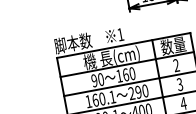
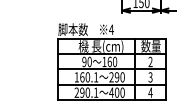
text: (120, 34) -> (111, 29), 1 -> 4

